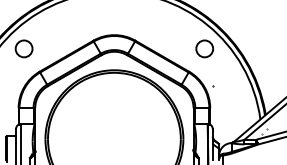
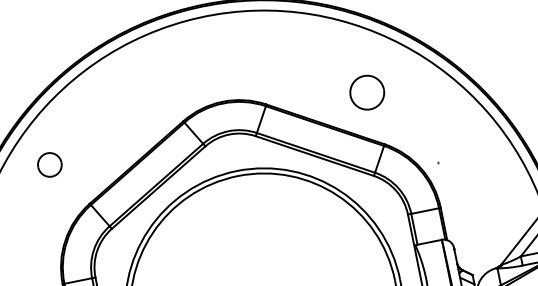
part: (23, 48) -> (48, 164), size x0.7
part: (204, 48) -> (366, 91), moved

